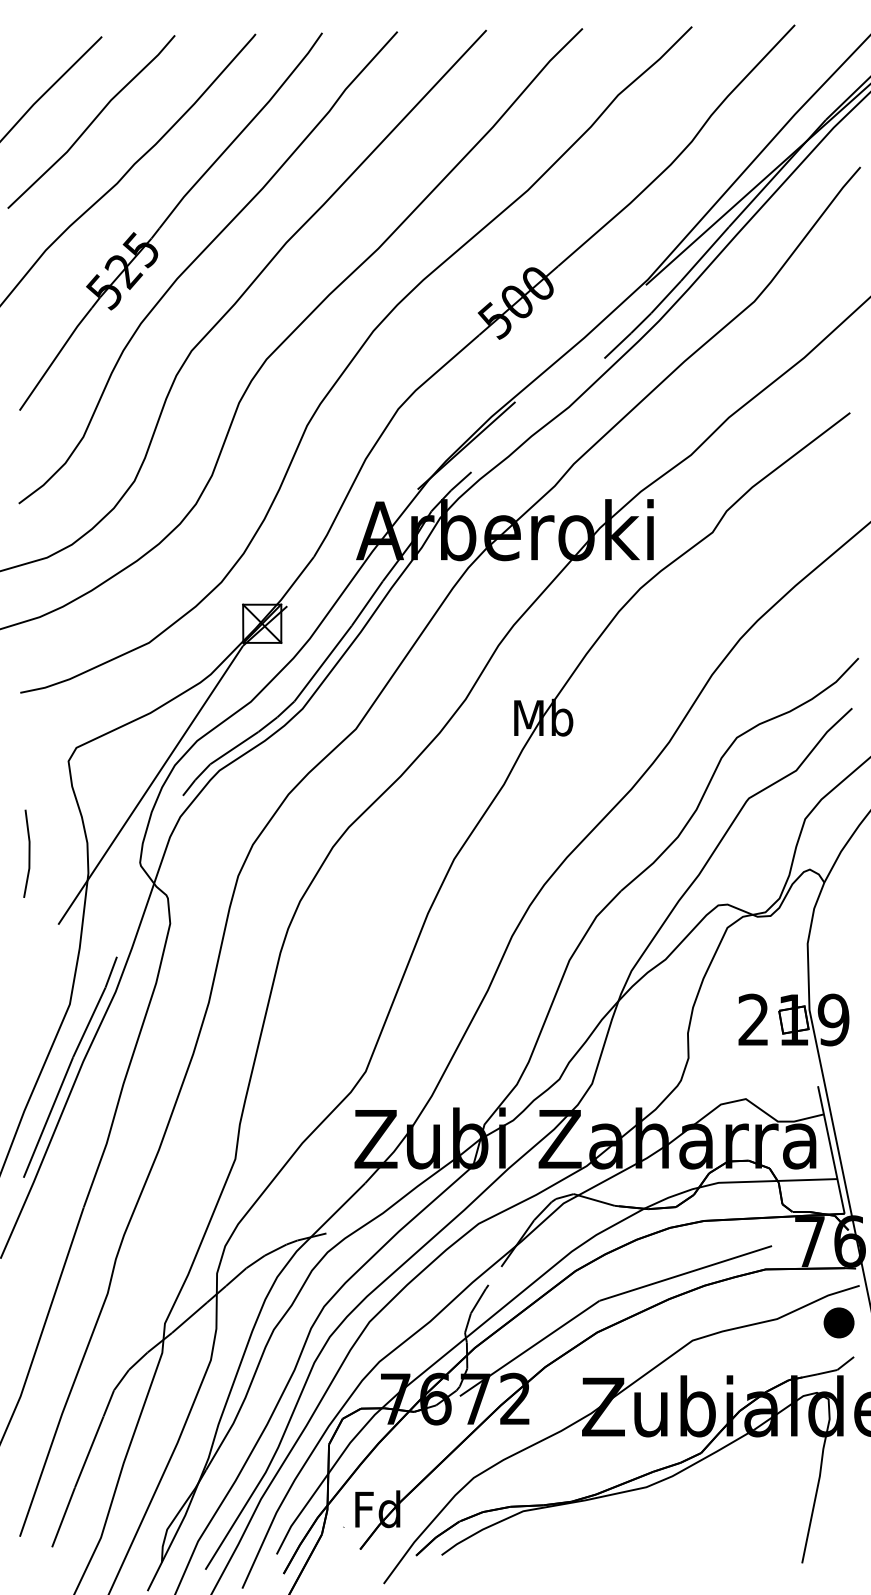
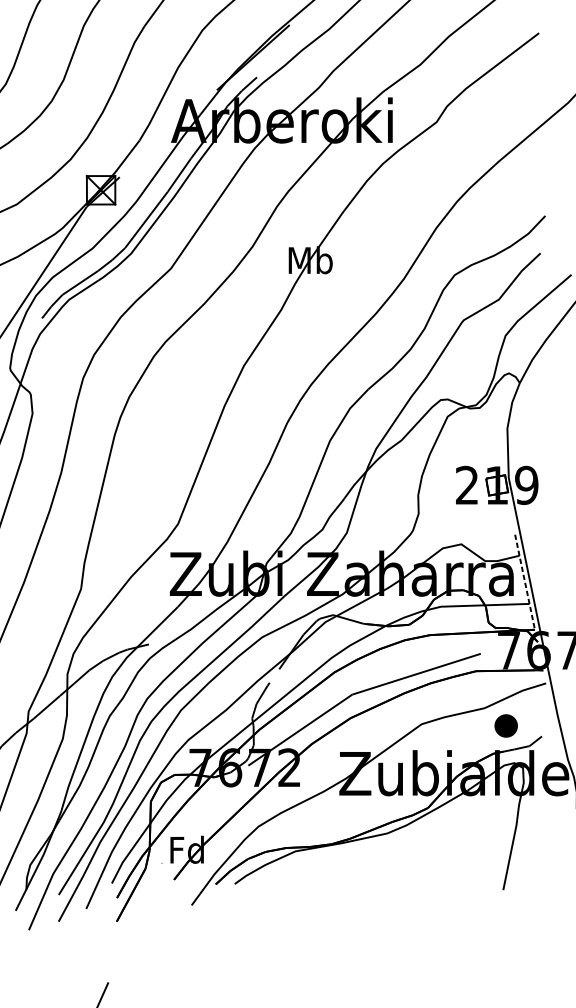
line: (831, 1150) -> (525, 582), solid -> dashed
part: (838, 1322) -> (505, 725), moved

